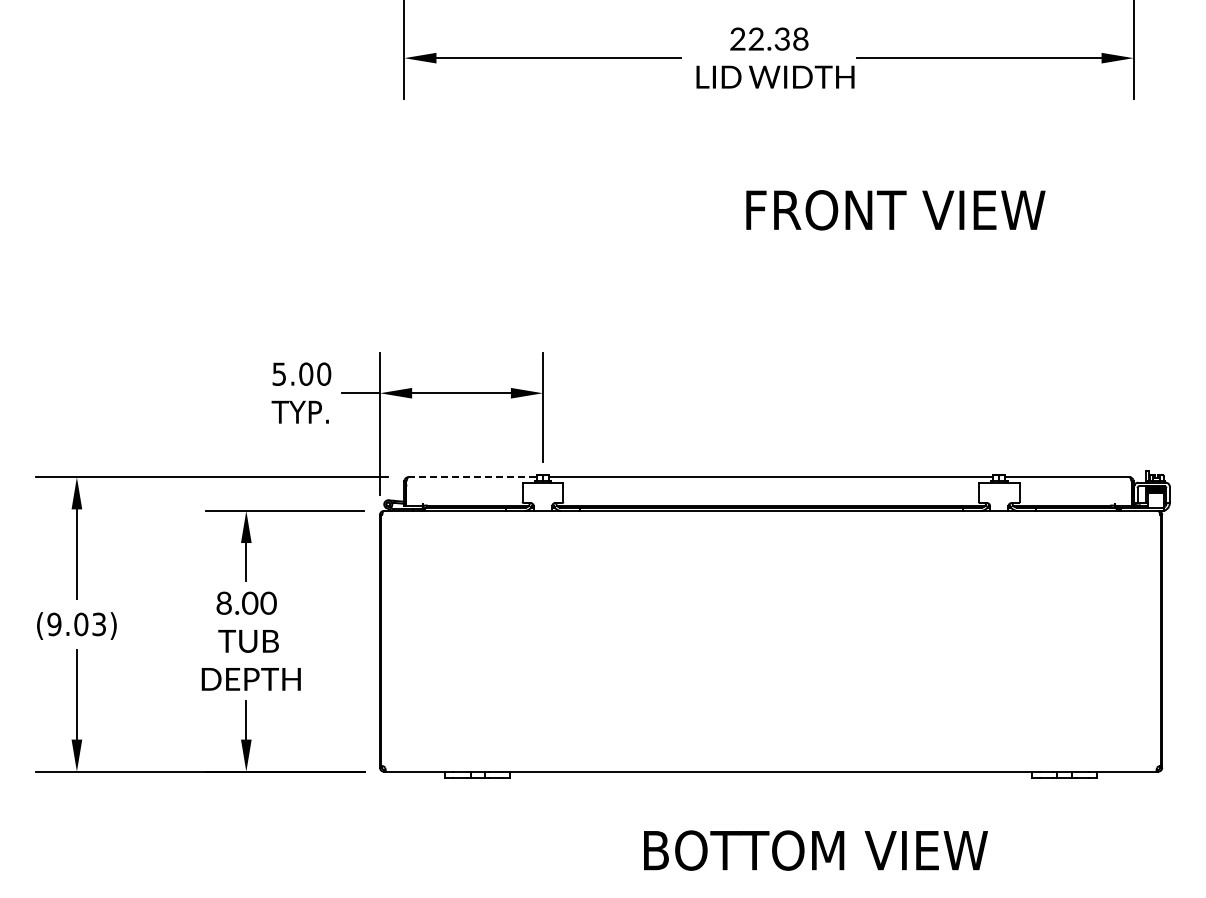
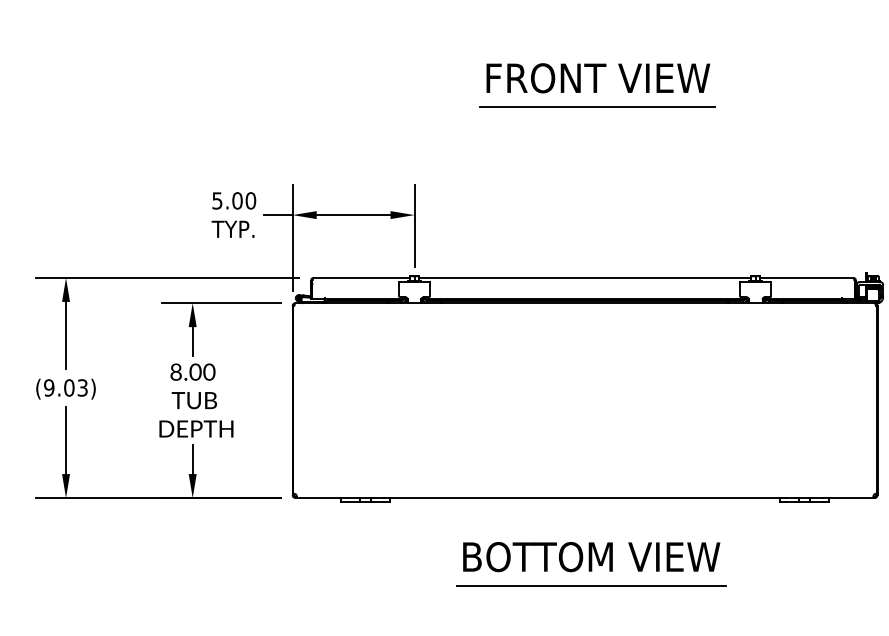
text: (895, 210) -> (598, 78), moved
line: (787, 248) -> (597, 106), added
line: (473, 477) -> (362, 278), dashed -> solid
text: (815, 850) -> (591, 556), moved
line: (779, 889) -> (591, 586), added

